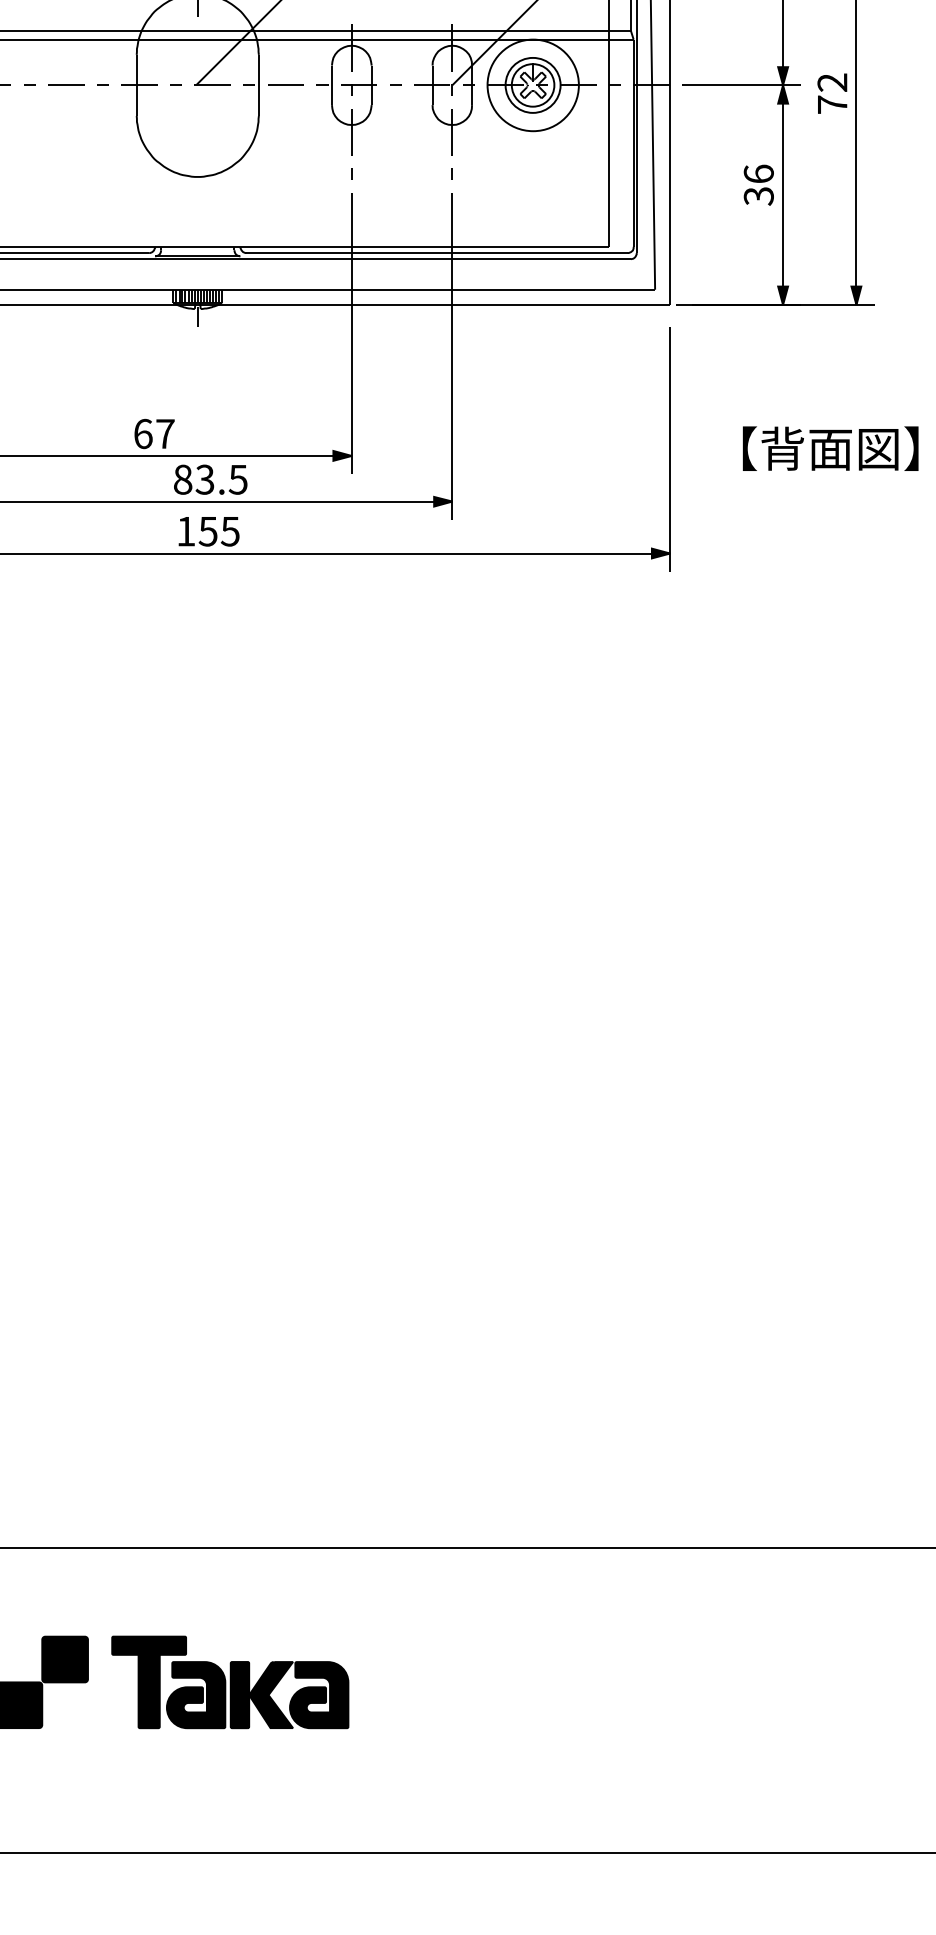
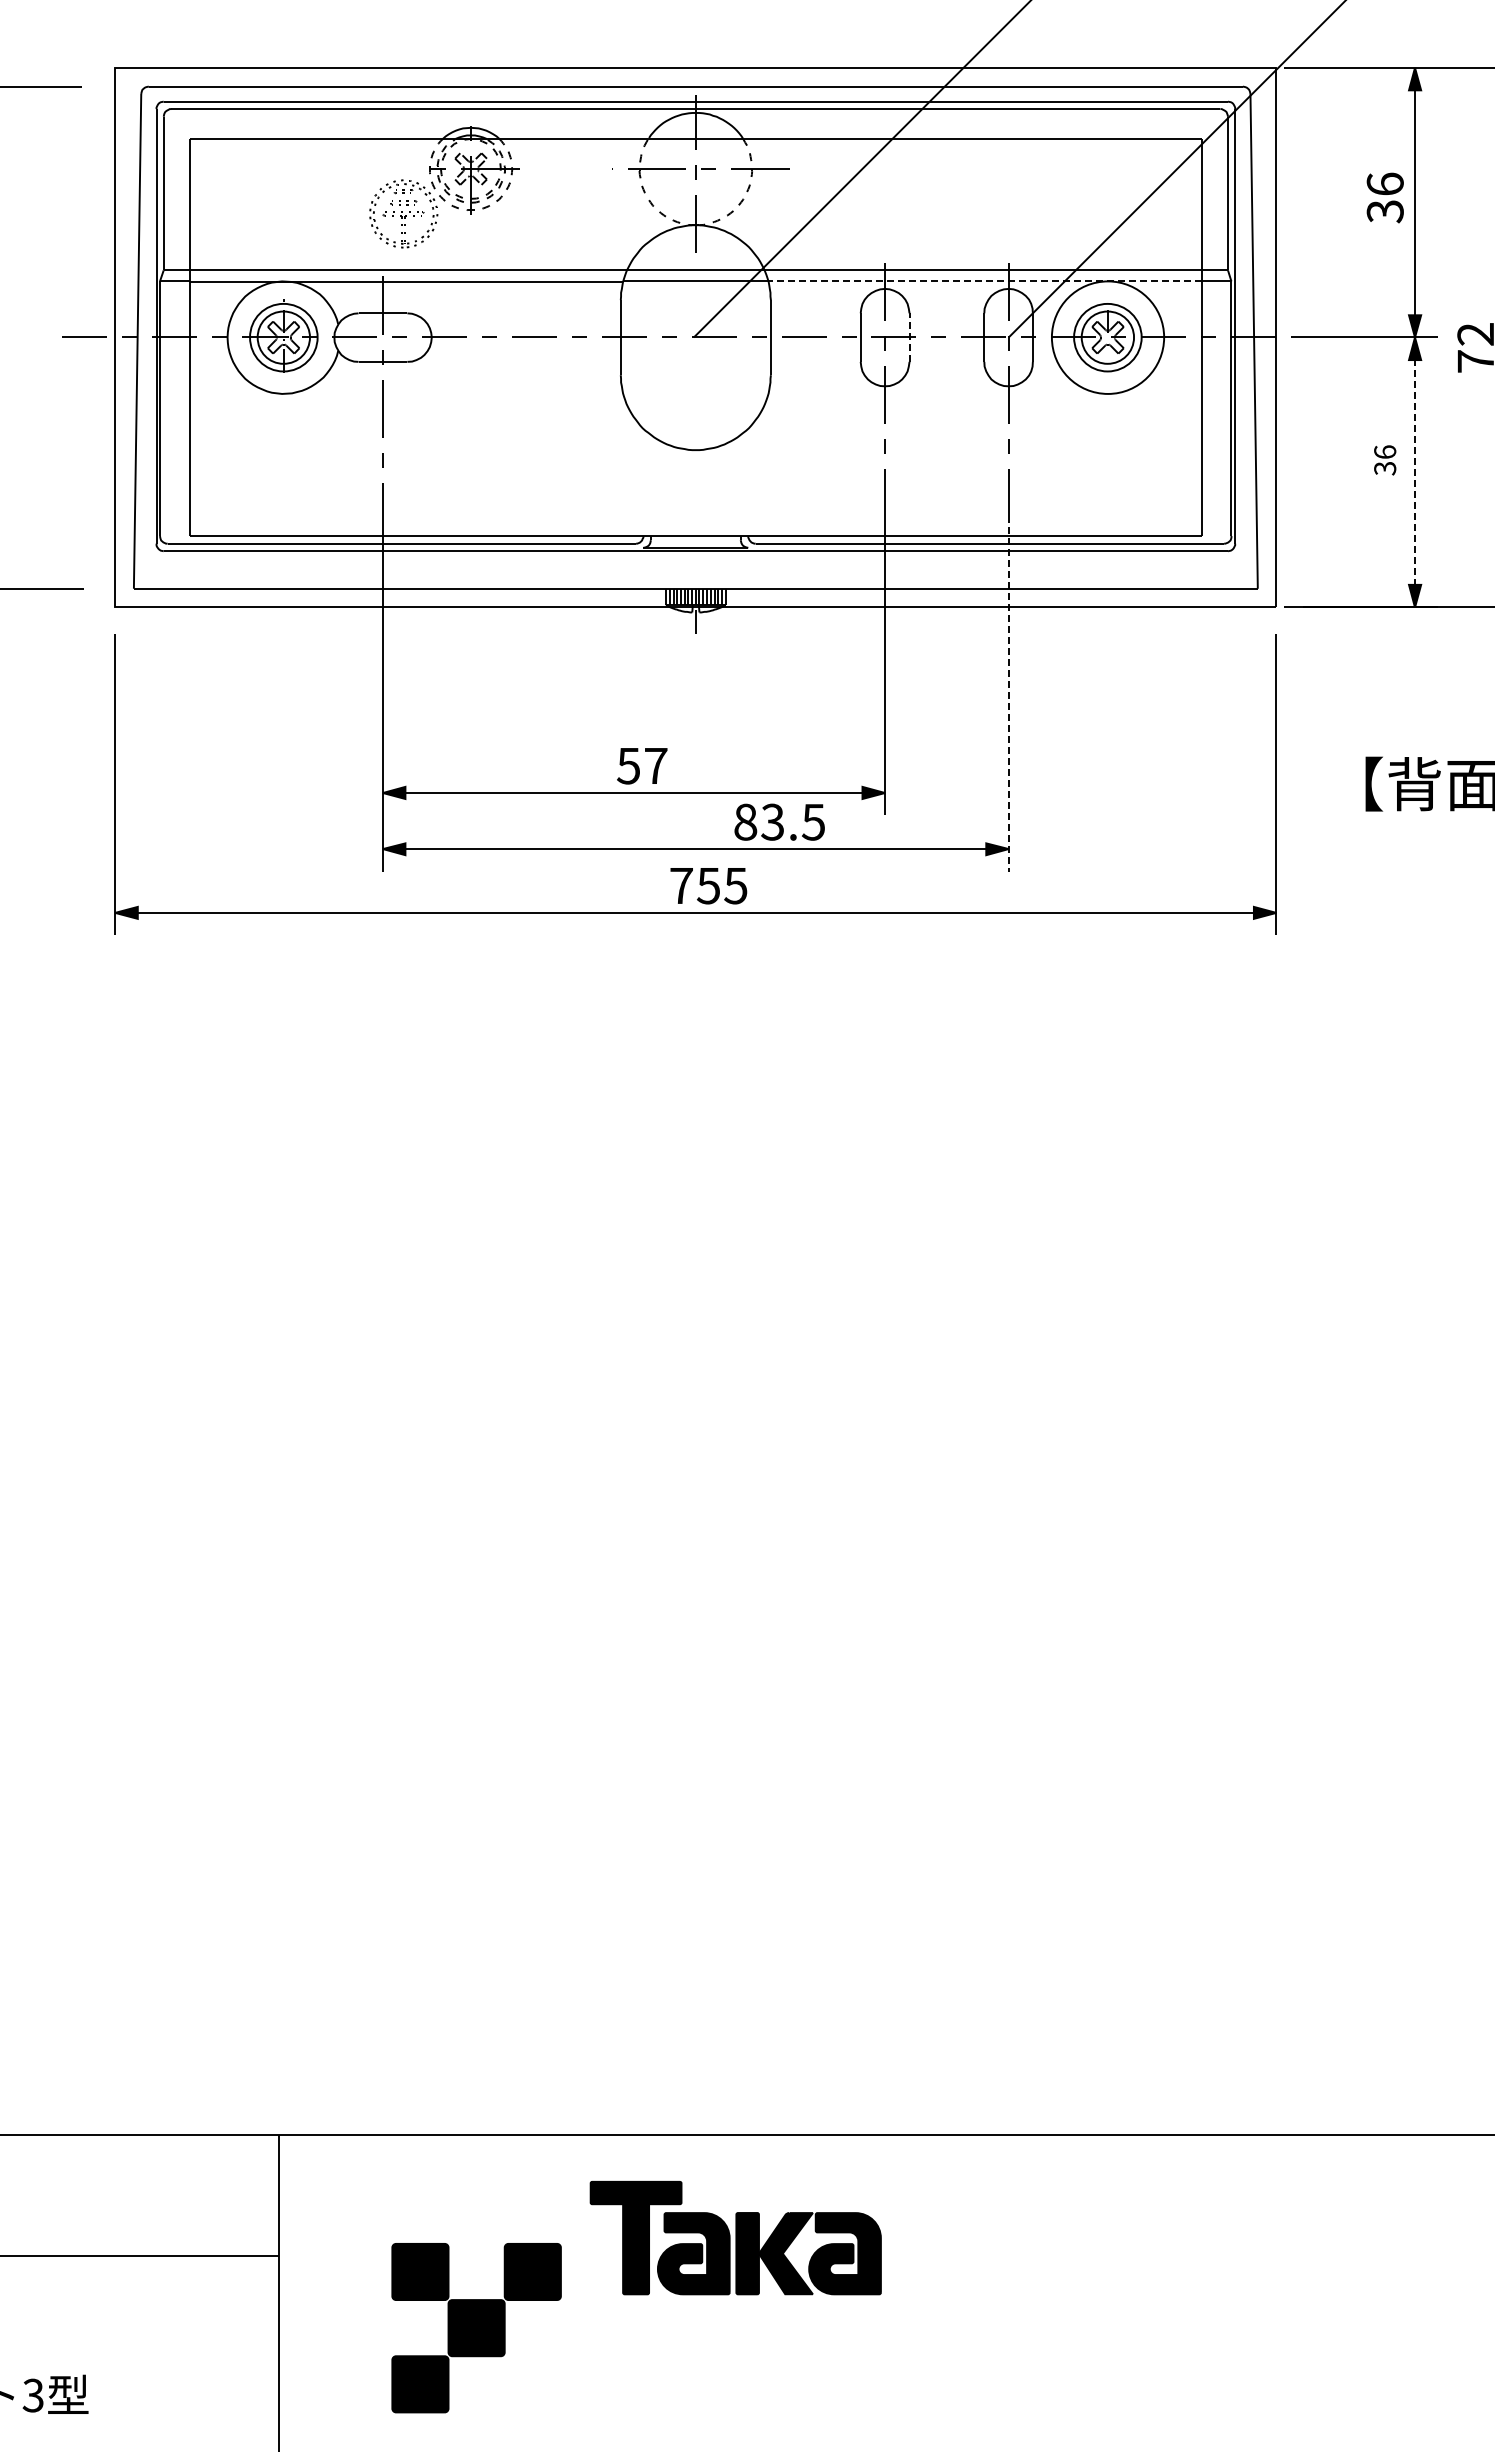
line: (432, 39) -> (984, 281), solid -> dashed
line: (371, 85) -> (909, 337), solid -> dashed
part: (758, 185) -> (1384, 460), size x0.6
line: (783, 195) -> (1415, 472), solid -> dashed
line: (452, 374) -> (1008, 693), solid -> dashed
text: (142, 433) -> (628, 765), 67 -> 57
text: (210, 479) -> (779, 821), moved
text: (186, 531) -> (681, 885), 155 -> 755
part: (230, 1682) -> (735, 2238), moved

